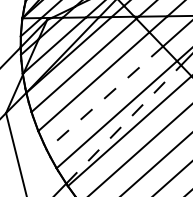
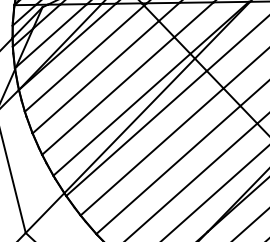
line: (104, 98) -> (107, 96), dashed -> solid
line: (123, 124) -> (129, 125), dashed -> solid

